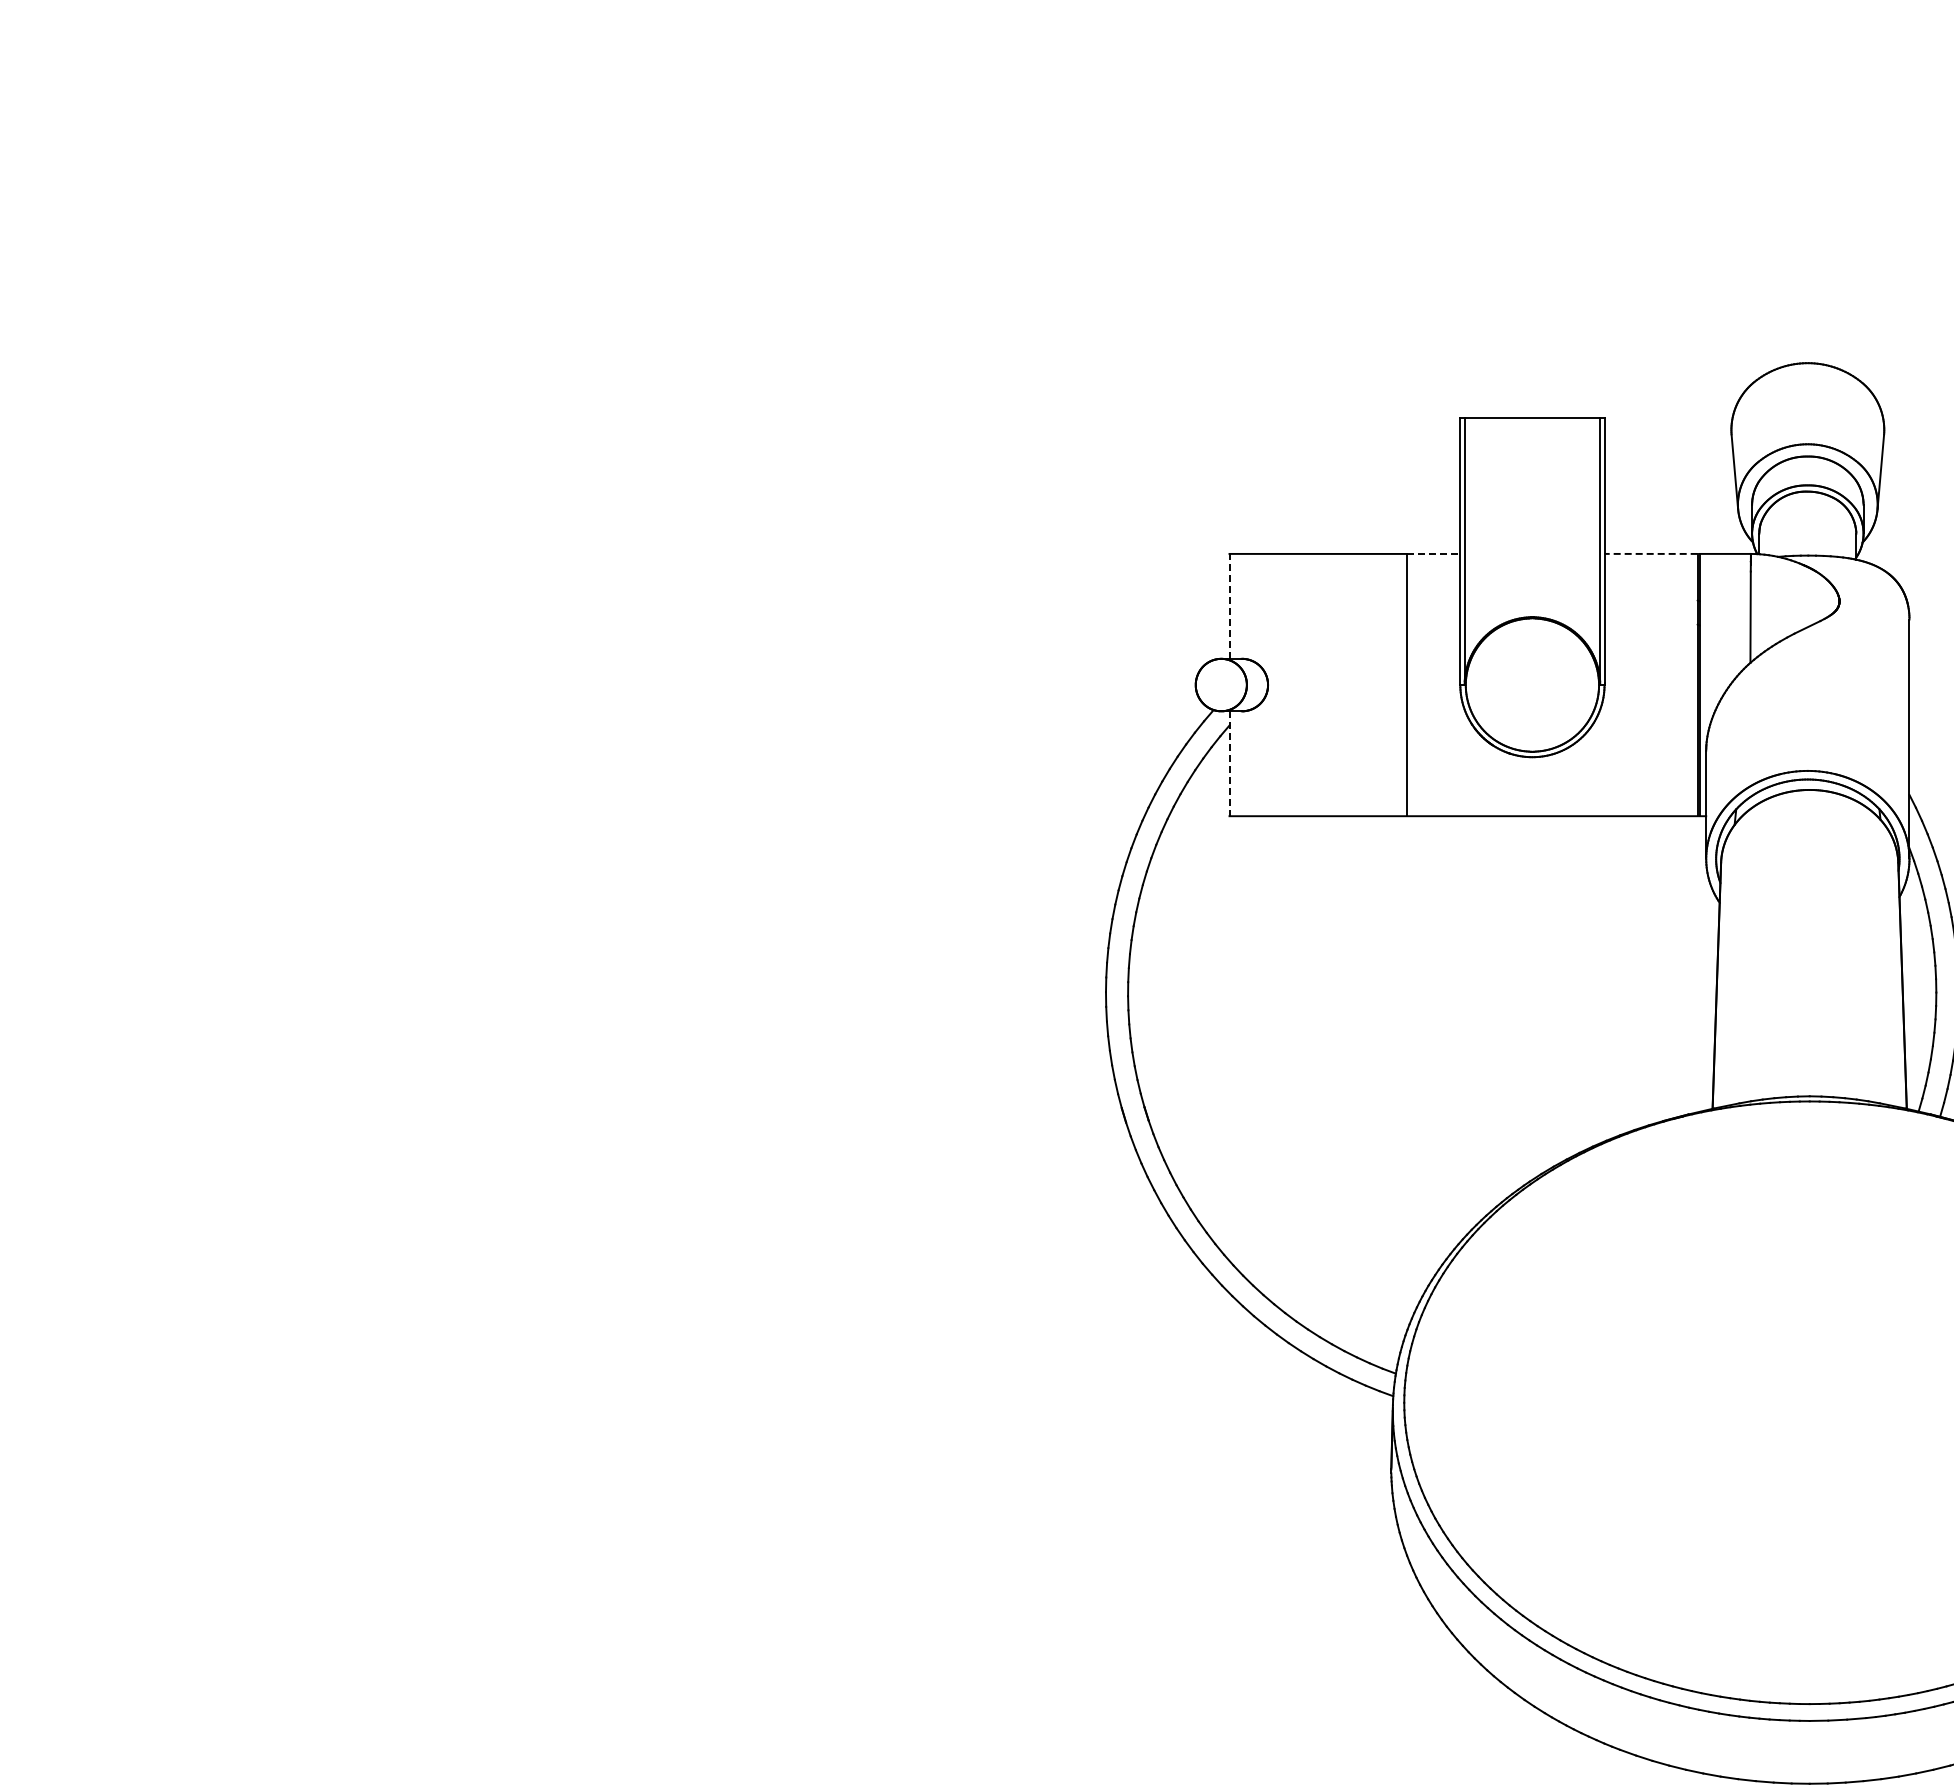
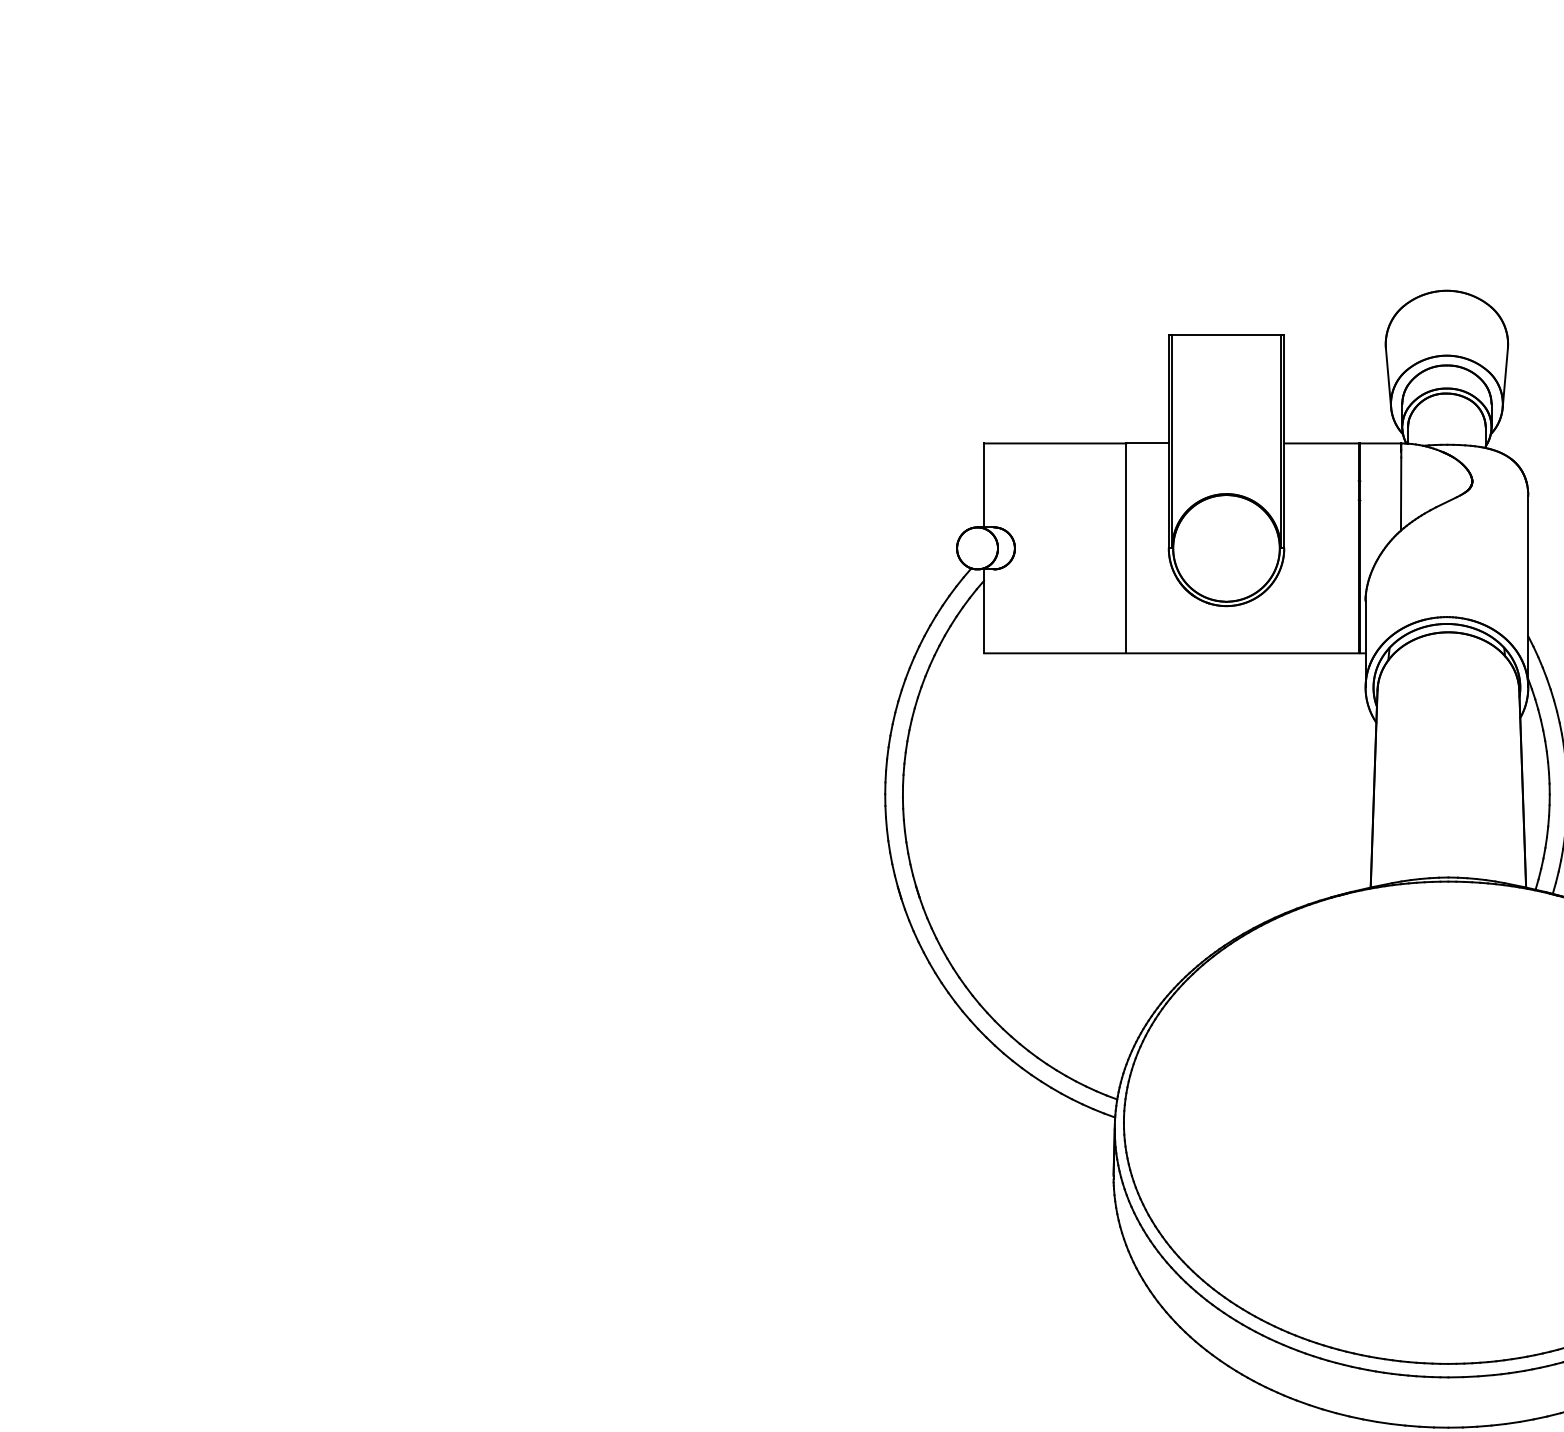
line: (1433, 553) -> (1147, 443), dashed -> solid
line: (1651, 553) -> (1321, 443), dashed -> solid
line: (1229, 605) -> (984, 484), dashed -> solid
line: (1229, 764) -> (984, 611), dashed -> solid

